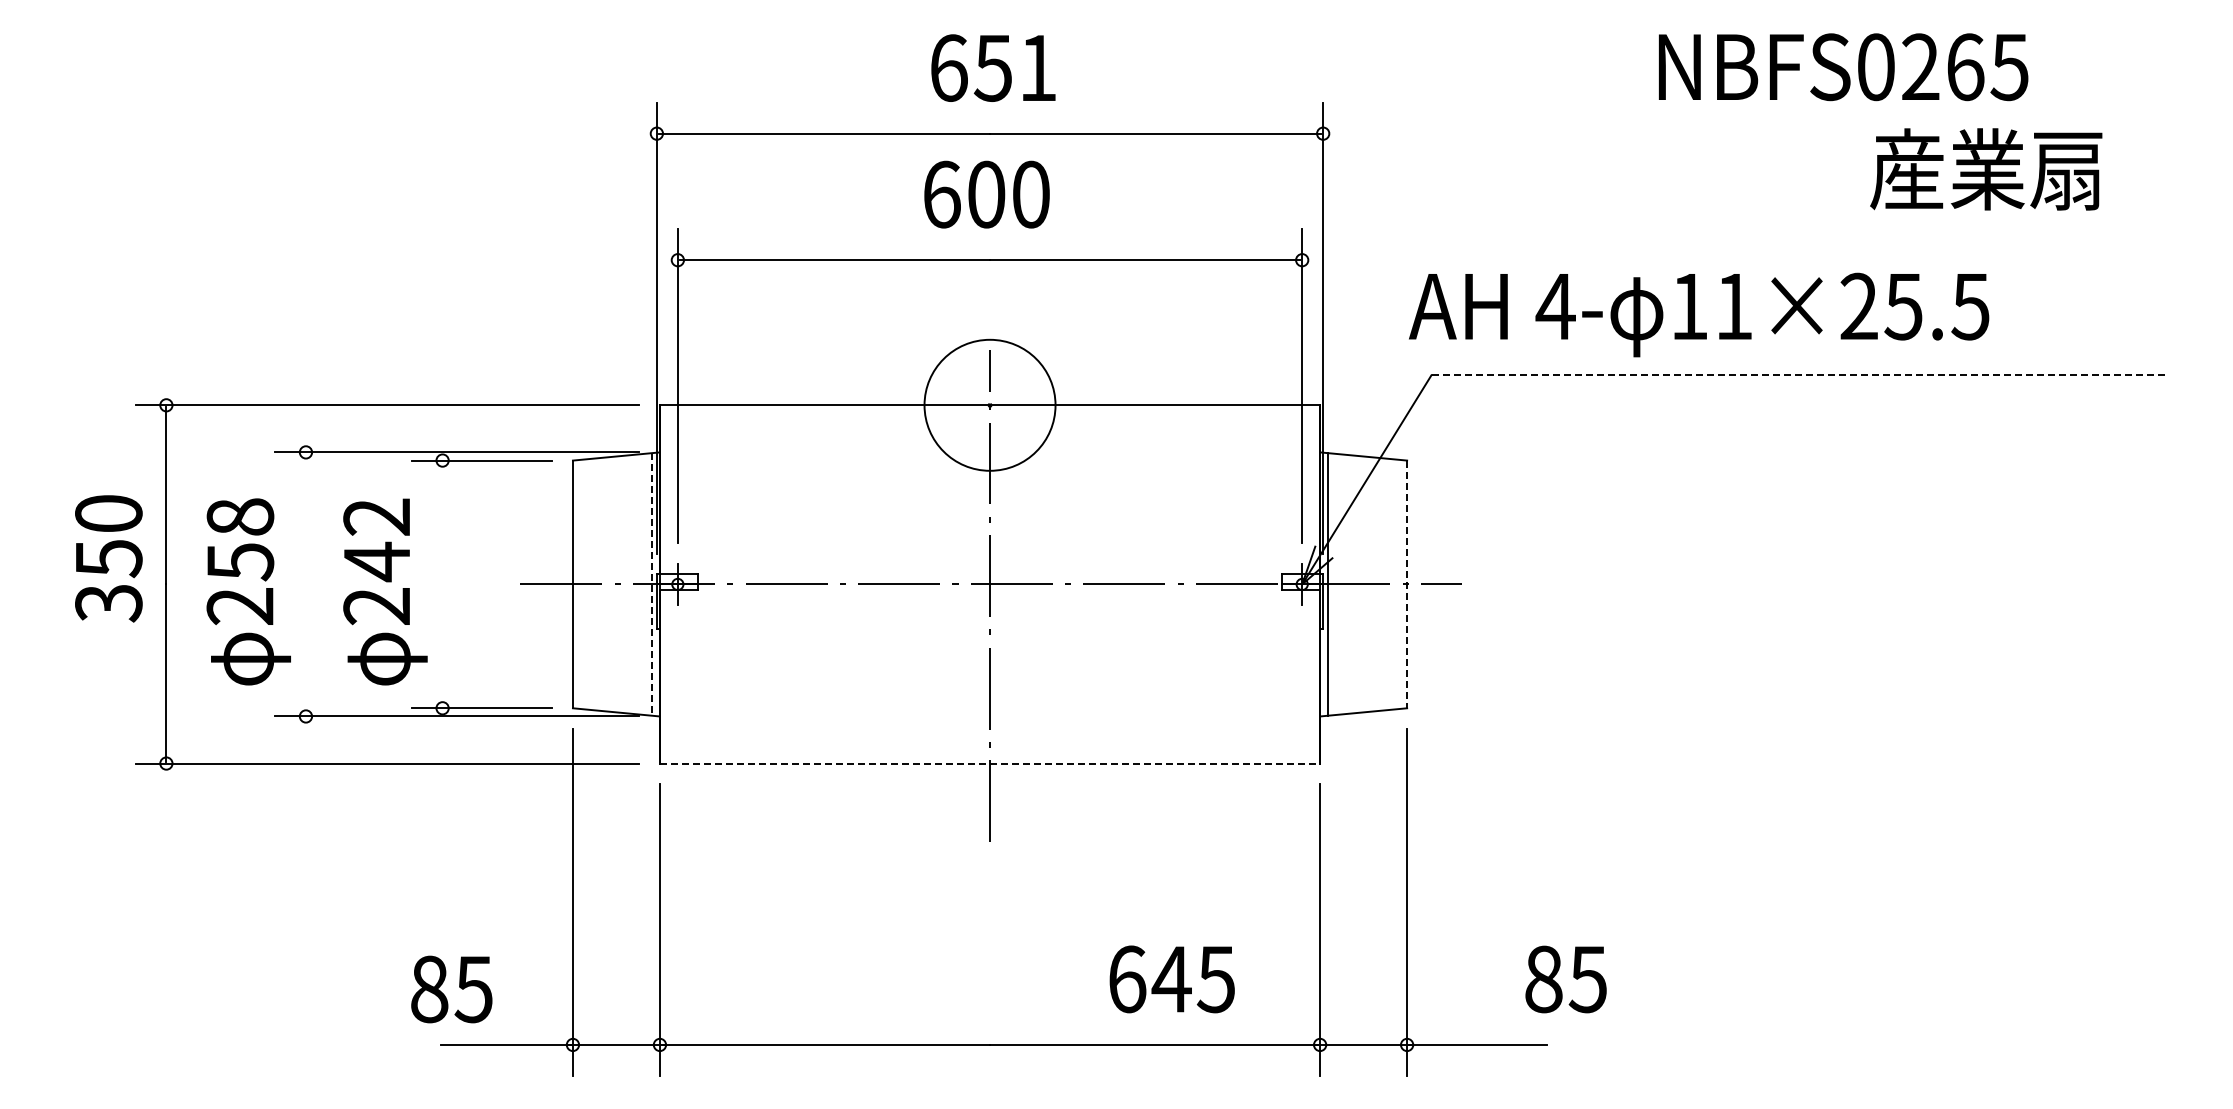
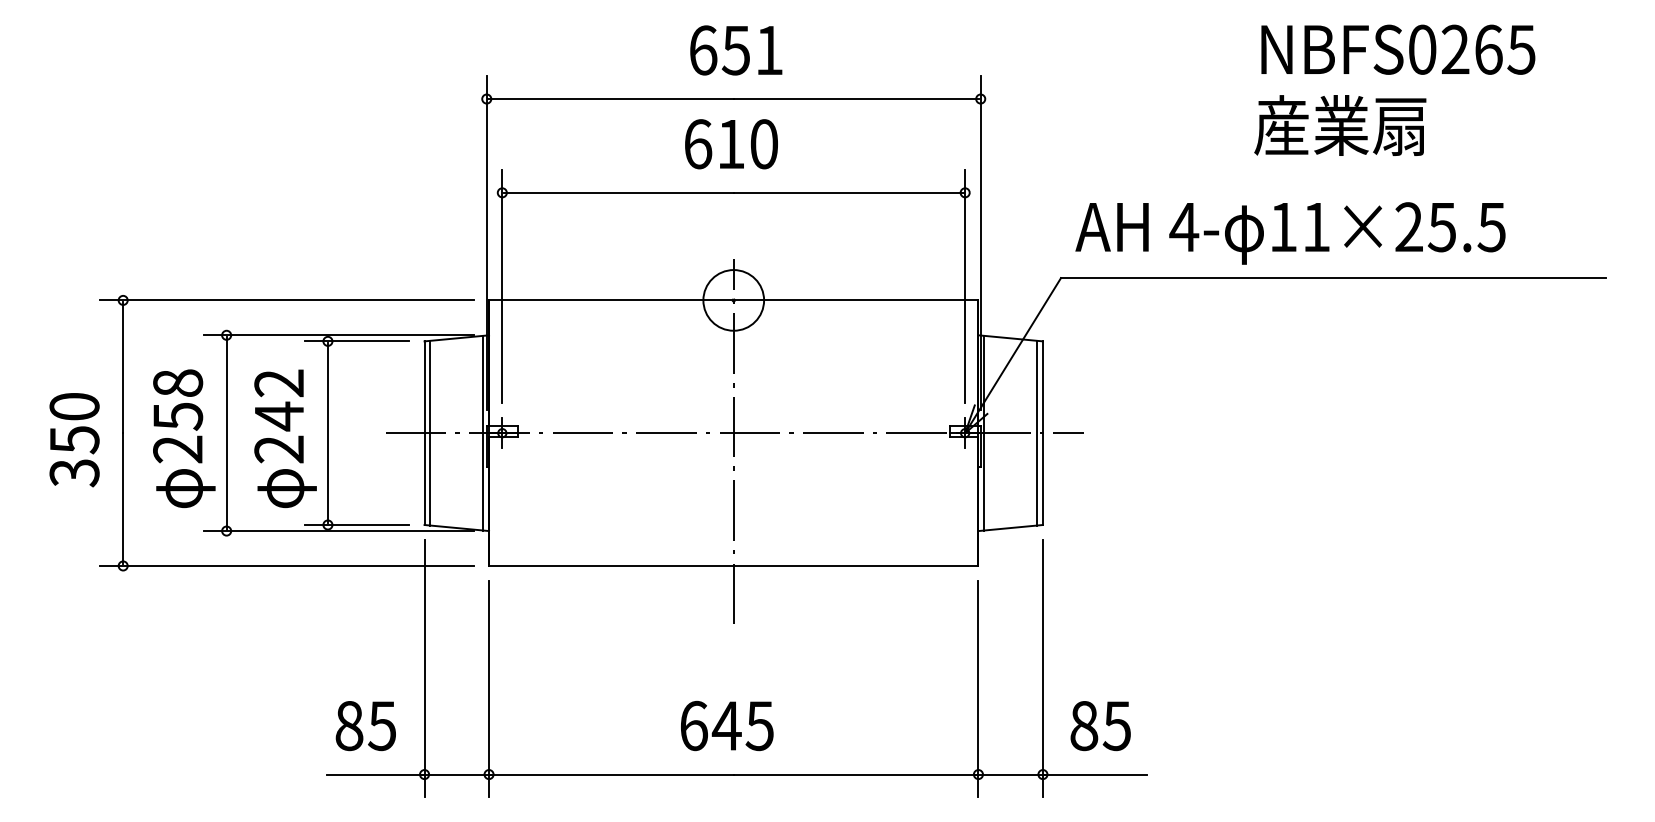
text: (1843, 67) -> (1398, 49), moved
text: (1986, 169) -> (1340, 125), moved
text: (986, 194) -> (731, 144), 600 -> 610
text: (1699, 314) -> (1290, 233), moved
line: (1799, 375) -> (1333, 278), dashed -> solid
circle: (989, 405) -> (733, 300), size x0.62
text: (108, 558) -> (74, 439), moved
line: (305, 584) -> (226, 433), added
line: (442, 584) -> (327, 433), added
line: (580, 584) -> (430, 433), added
line: (652, 584) -> (483, 433), dashed -> solid
line: (1399, 584) -> (1037, 433), added
line: (1407, 584) -> (1043, 433), dashed -> solid
line: (990, 763) -> (734, 565), dashed -> solid
text: (1171, 979) -> (726, 726), moved
text: (1565, 979) -> (1100, 726), moved
text: (451, 989) -> (365, 726), moved

